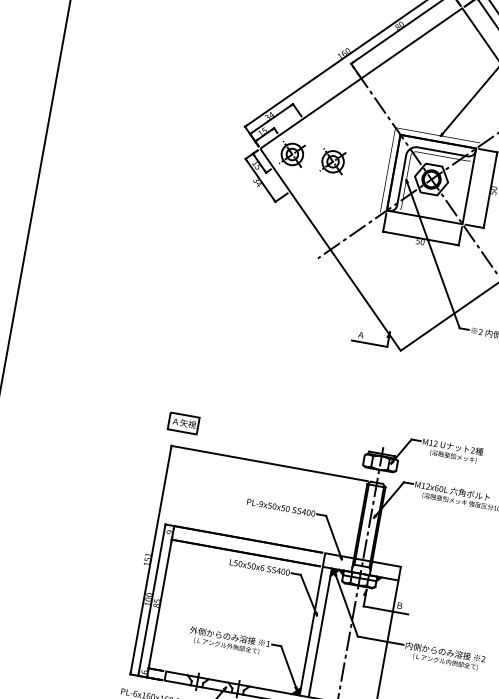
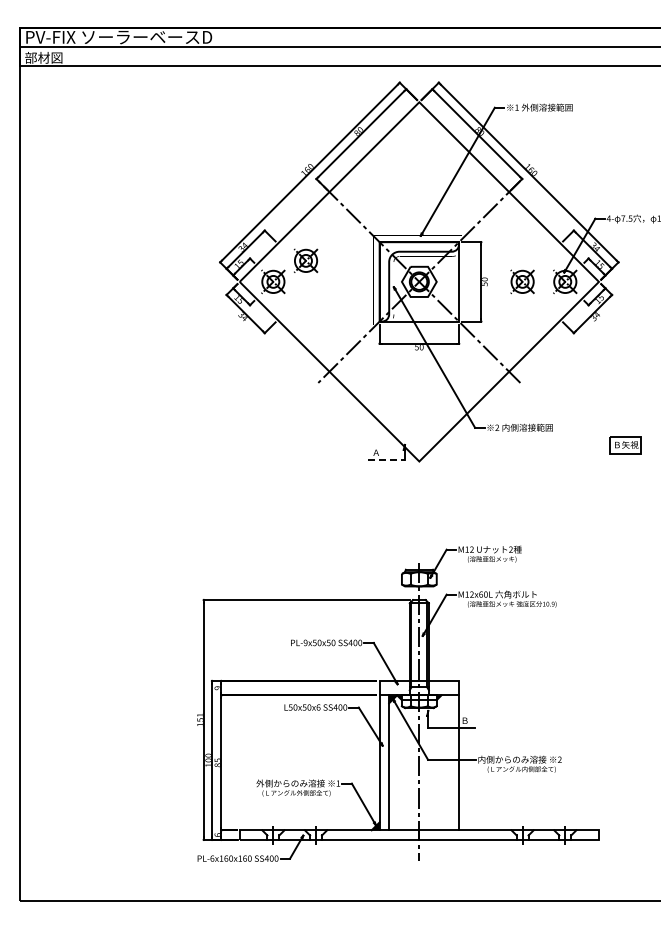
part: (332, 161) -> (305, 260), moved
line: (369, 344) -> (386, 460), solid -> dashed
part: (183, 422) -> (211, 574), removed

